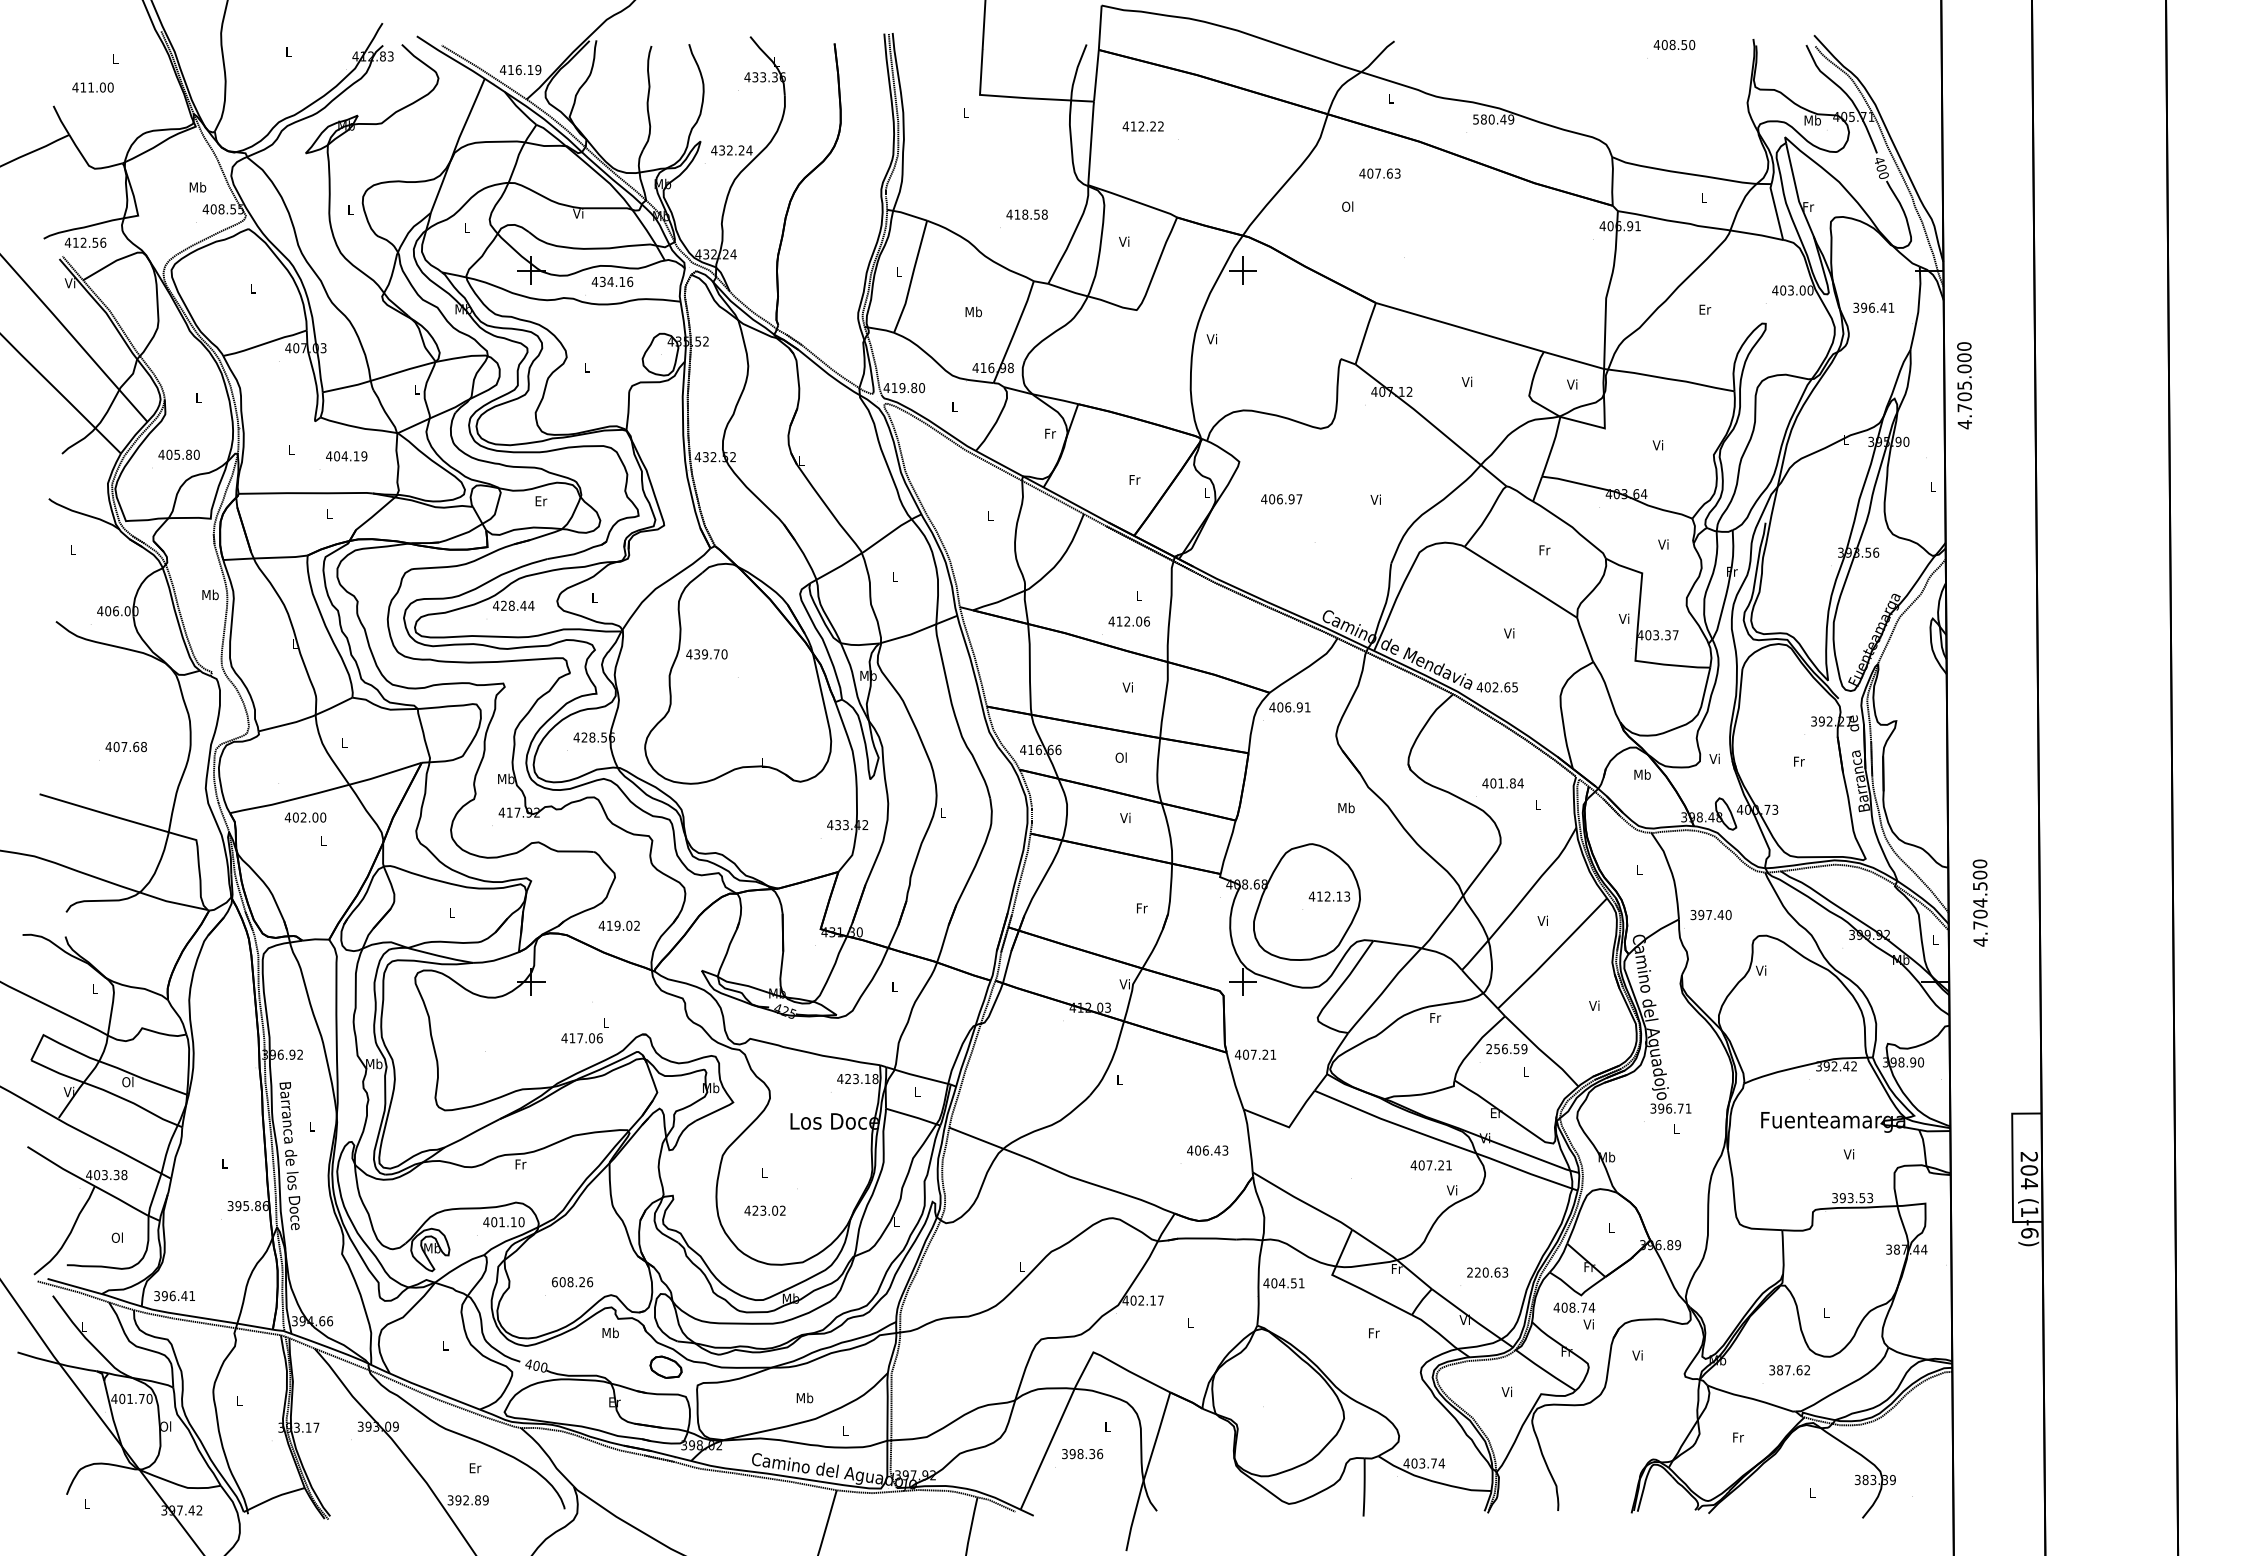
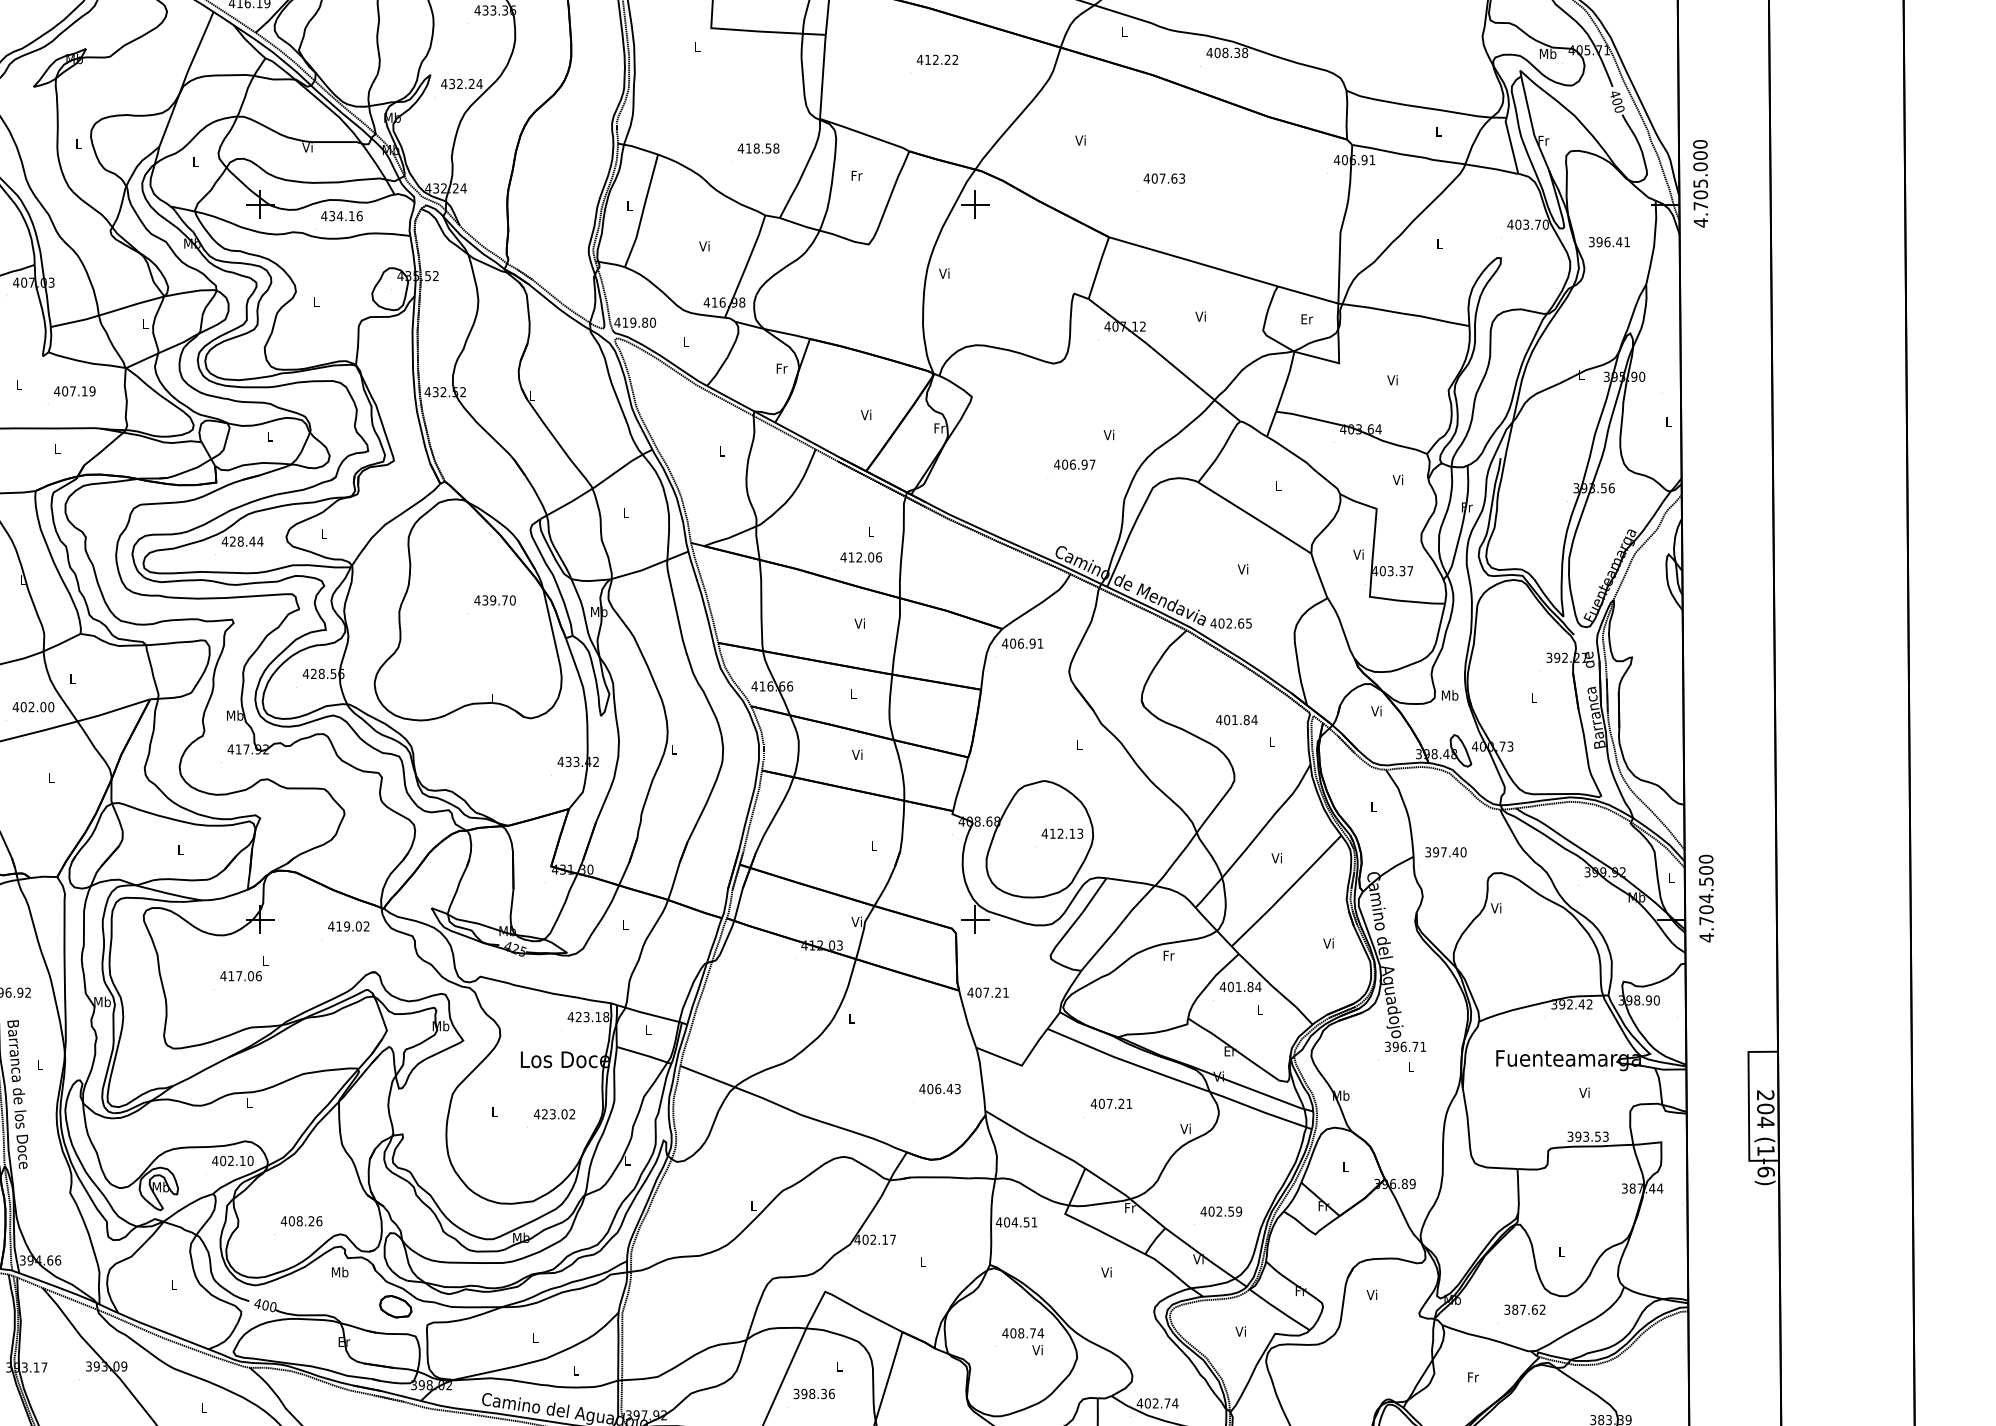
text: (1493, 119) -> (1227, 52), 580.49 -> 408.38
text: (1142, 126) -> (936, 59), moved
text: (1379, 173) -> (1163, 178), moved
text: (1347, 206) -> (1080, 140), Ol -> Vi
text: (1124, 241) -> (856, 175), Vi -> Fr
text: (1802, 290) -> (1537, 224), 403.00 -> 403.70
text: (1705, 309) -> (1440, 243), Er -> L
text: (973, 311) -> (704, 245), Mb -> Vi
text: (1572, 384) -> (1306, 319), Vi -> Er
text: (1964, 385) -> (1700, 183), moved
text: (344, 456) -> (72, 391), 404.19 -> 407.19
text: (1134, 479) -> (866, 414), Fr -> Vi
text: (1207, 493) -> (939, 428), L -> Fr
text: (1281, 499) -> (1074, 464), moved
text: (541, 501) -> (270, 436), Er -> L
text: (1544, 550) -> (1278, 485), Fr -> L
text: (706, 654) -> (494, 600), moved
text: (1120, 757) -> (852, 694), Ol -> L
text: (1715, 758) -> (1450, 695), Vi -> Mb
text: (1799, 761) -> (1534, 698), Fr -> L
text: (1642, 774) -> (1376, 711), Mb -> Vi
text: (1346, 807) -> (1079, 744), Mb -> L
text: (305, 817) -> (33, 707), moved
text: (1979, 902) -> (1705, 898), moved
text: (1142, 908) -> (874, 845), Fr -> L
text: (618, 925) -> (347, 926), moved
text: (584, 1030) -> (243, 968), moved
text: (1506, 1049) -> (1240, 987), 256.59 -> 401.84
text: (520, 1164) -> (249, 1103), Fr -> L
text: (1430, 1165) -> (1110, 1104), moved
text: (764, 1210) -> (553, 1114), moved
text: (501, 1222) -> (230, 1161), 401.10 -> 402.10
text: (1487, 1272) -> (1221, 1211), 220.63 -> 402.59
text: (554, 1282) -> (283, 1221), 608.26 -> 408.26
text: (1574, 1315) -> (1023, 1341), moved
text: (1373, 1333) -> (1106, 1272), Fr -> Vi
text: (804, 1397) -> (534, 1337), Mb -> L
text: (1422, 1463) -> (1155, 1403), 403.74 -> 402.74
text: (475, 1468) -> (204, 1408), Er -> L

